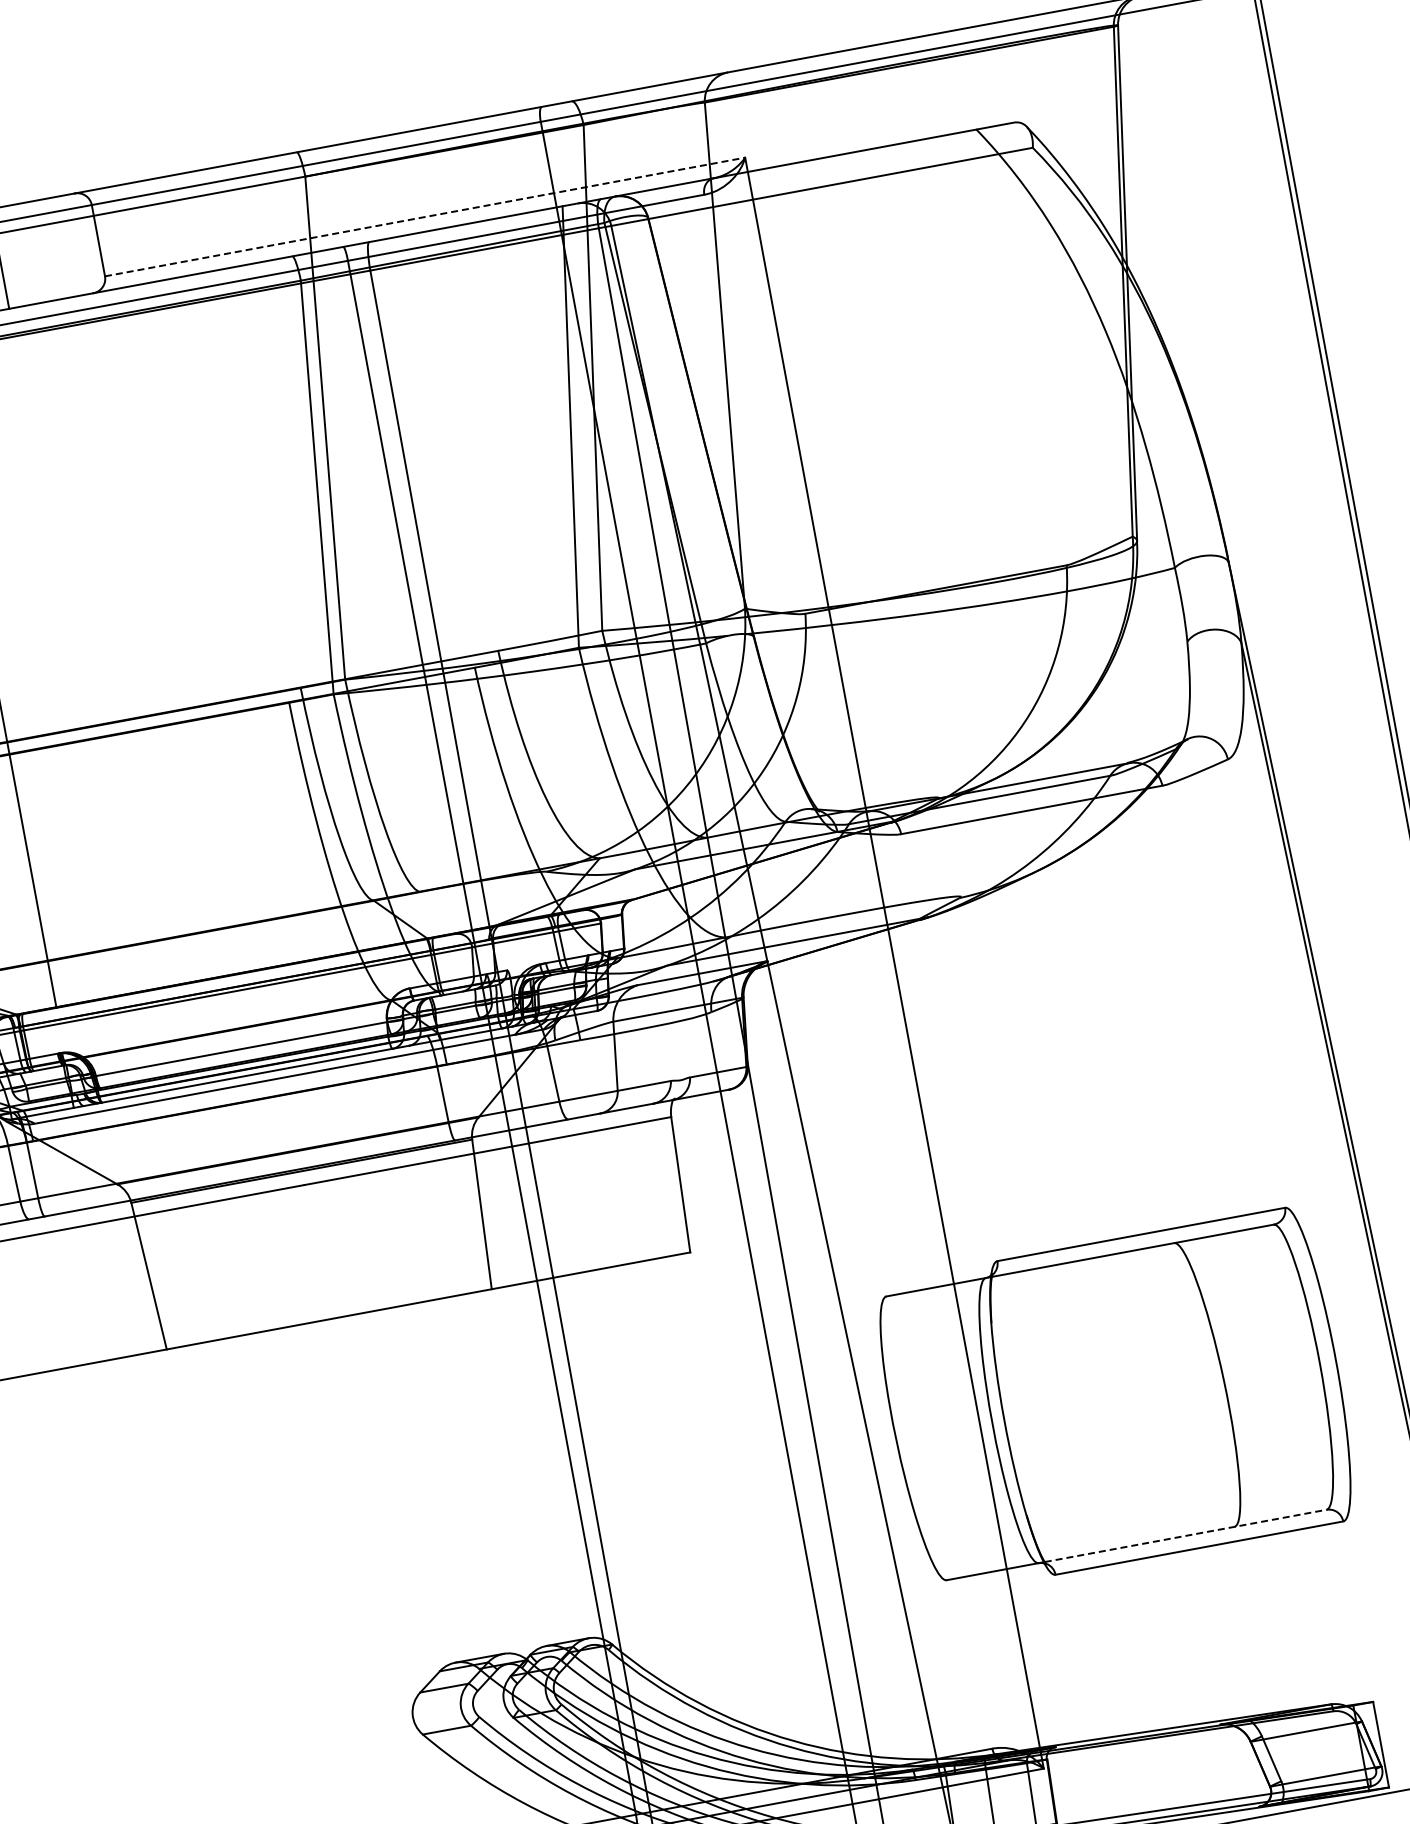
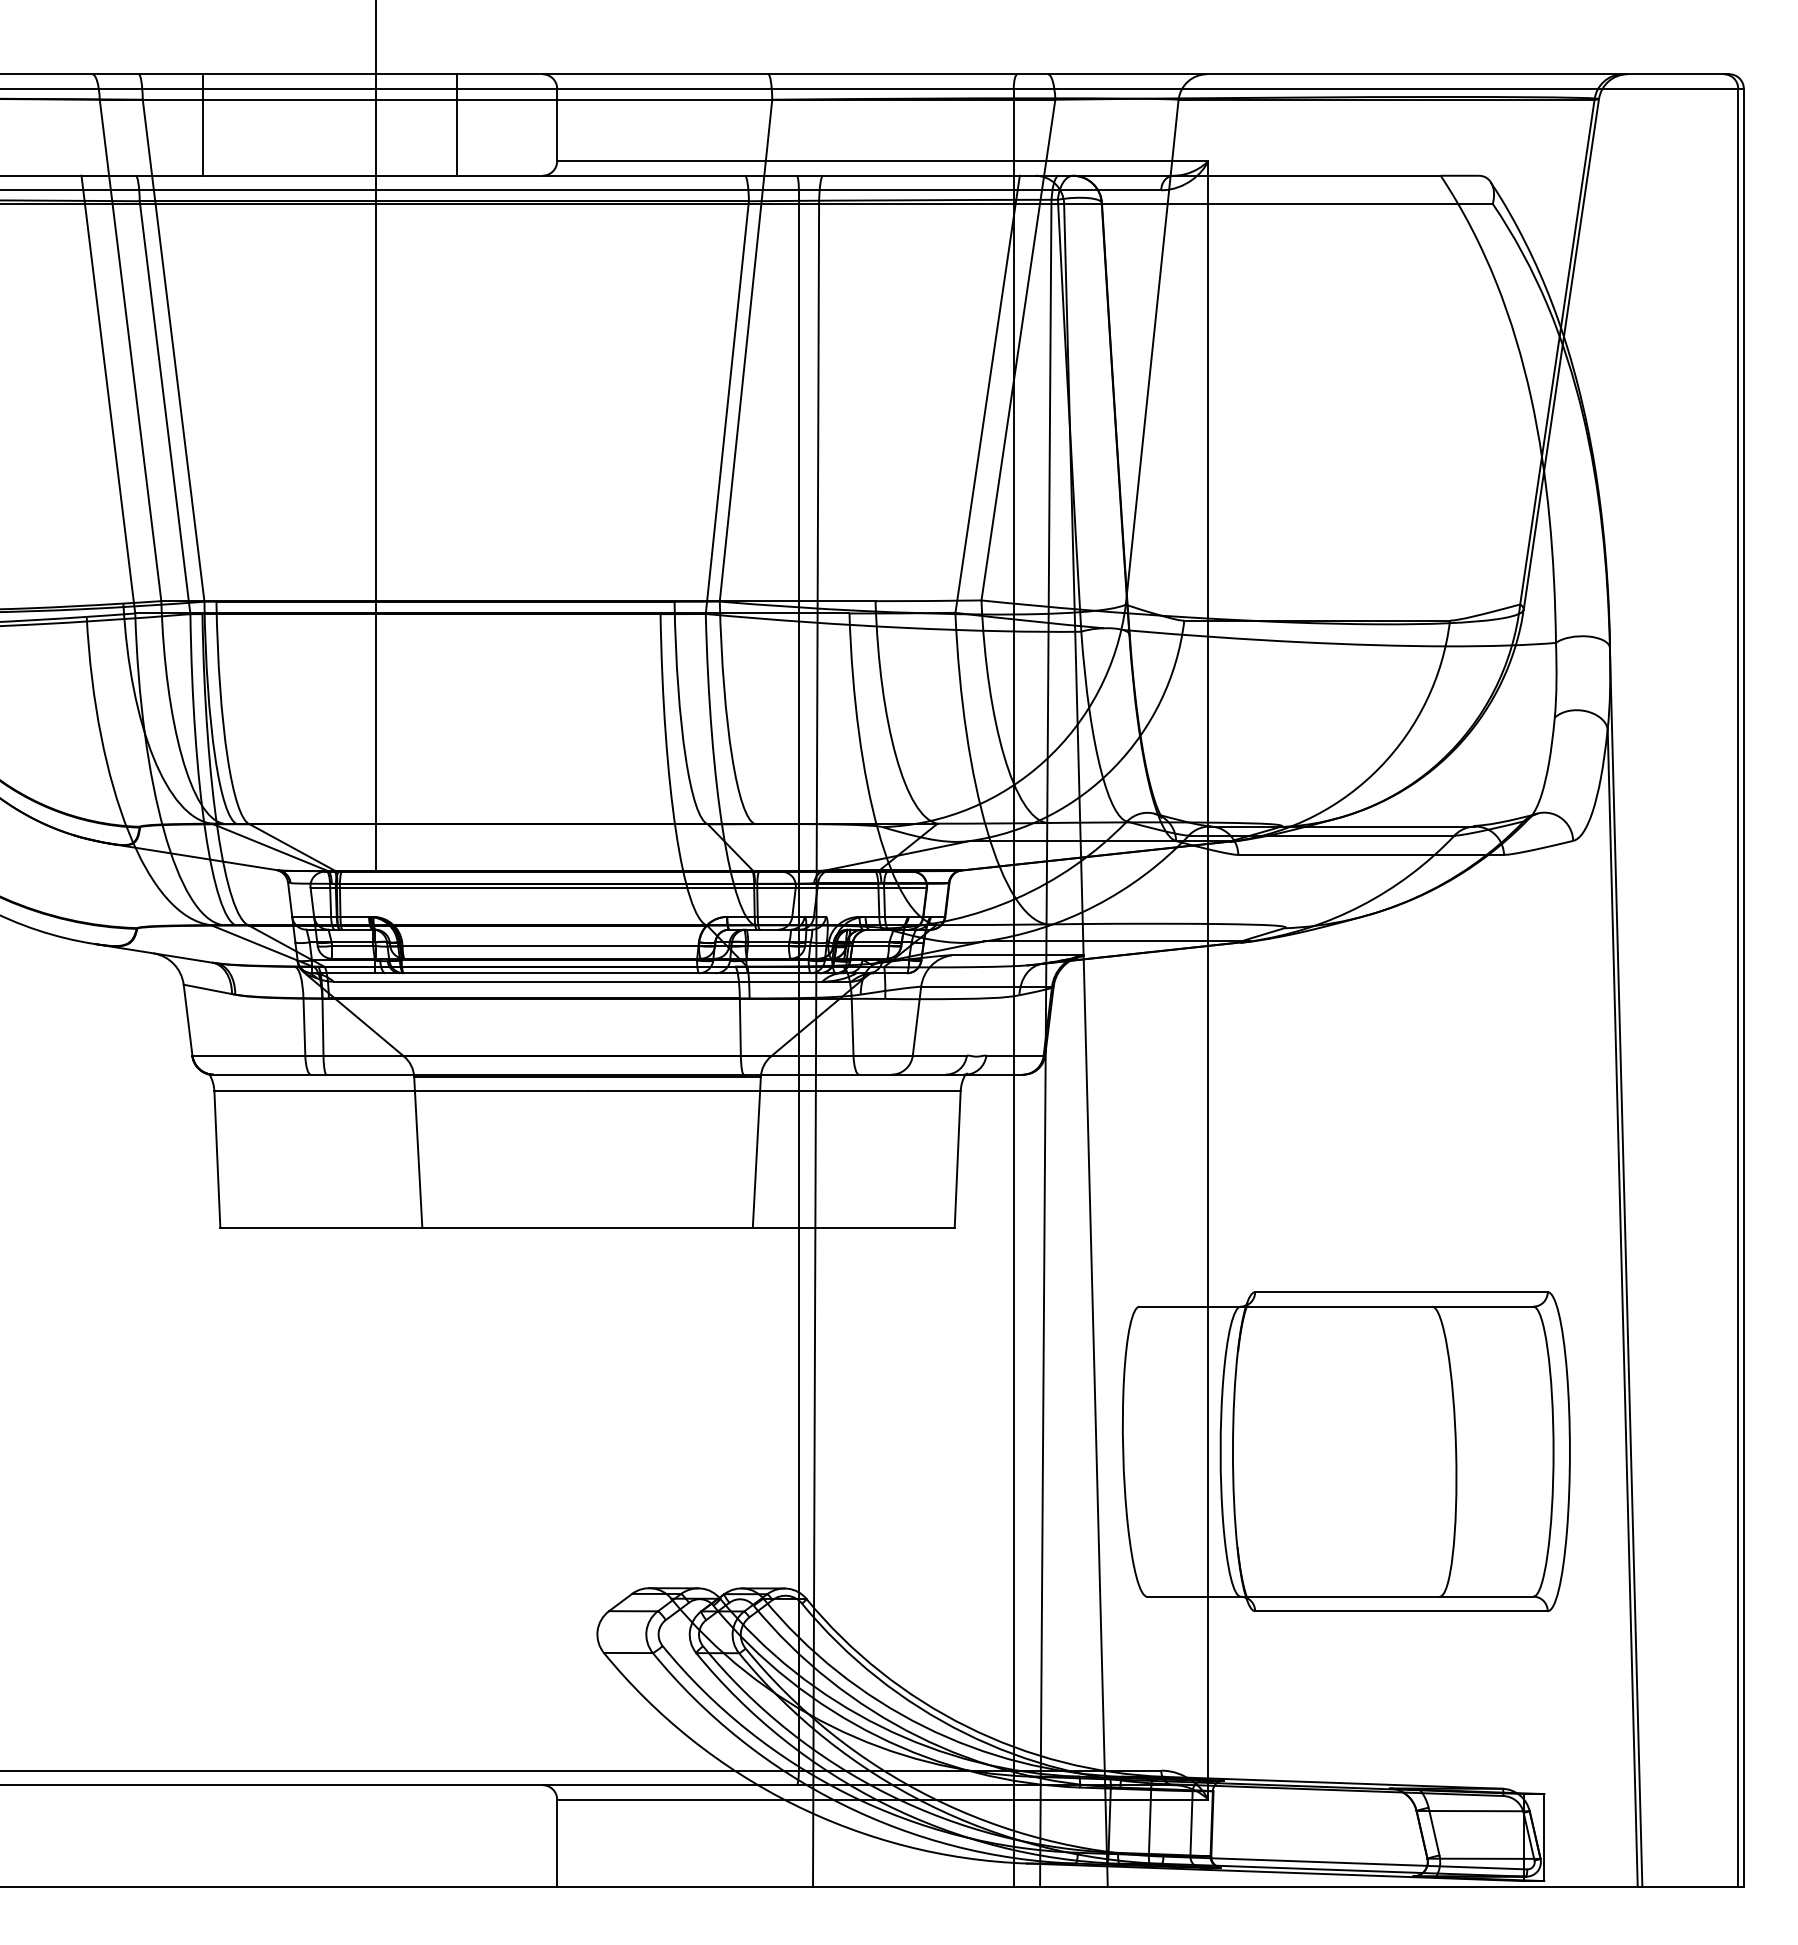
line: (424, 217) -> (882, 161), dashed -> solid
line: (1185, 1535) -> (1390, 1596), dashed -> solid

